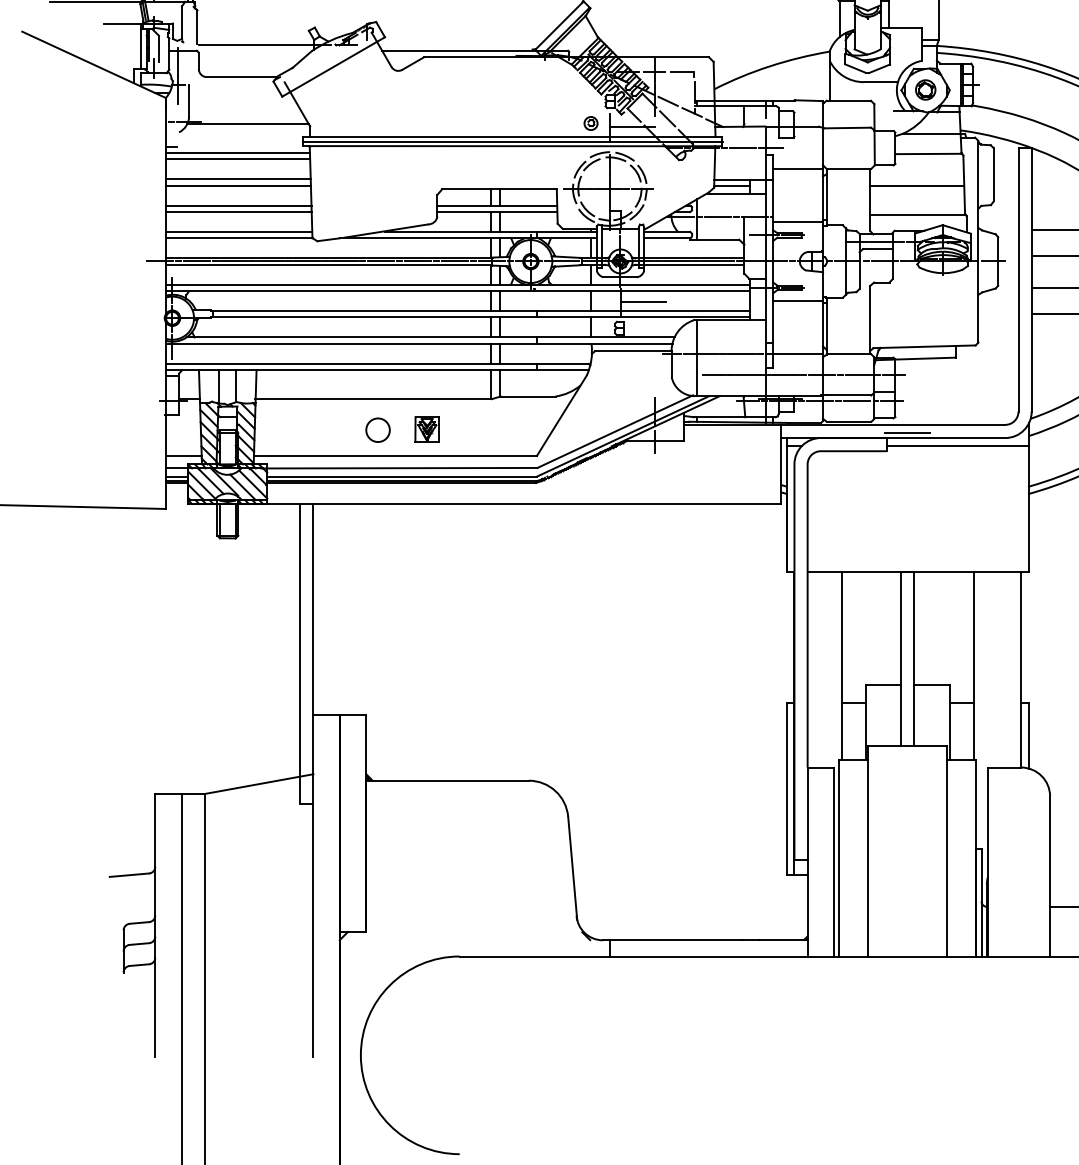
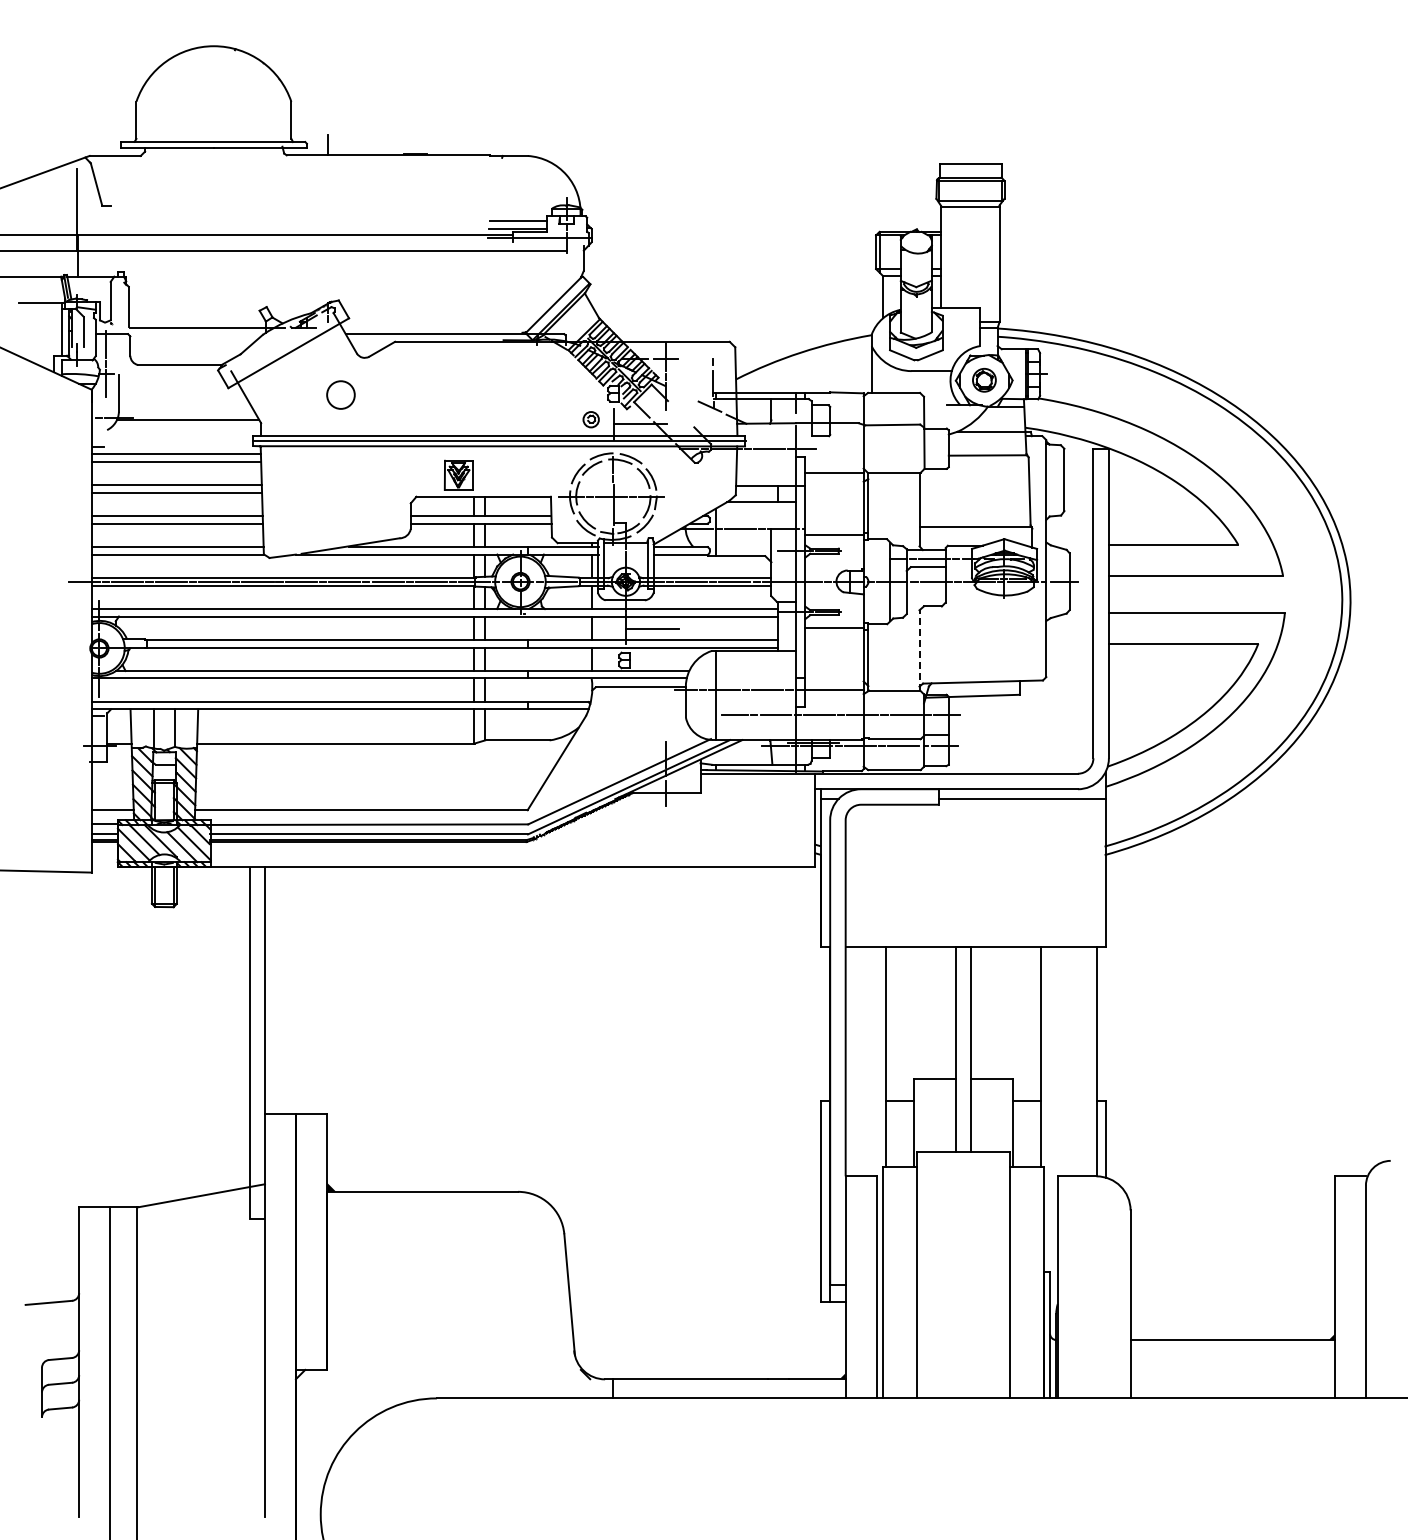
line: (680, 71) -> (696, 358), removed
line: (667, 101) -> (681, 393), removed
line: (667, 119) -> (681, 414), removed
line: (731, 185) -> (756, 492), removed
line: (917, 186) -> (974, 493), removed
line: (870, 319) -> (919, 649), solid -> dashed
part: (427, 428) -> (458, 474), moved
circle: (377, 429) -> (340, 394), moved
line: (907, 433) -> (963, 783), removed

